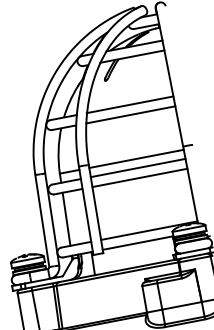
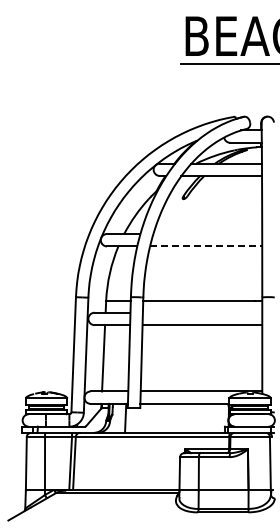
line: (130, 105) -> (207, 234), removed
line: (131, 114) -> (206, 246), solid -> dashed
line: (138, 167) -> (202, 312), removed

